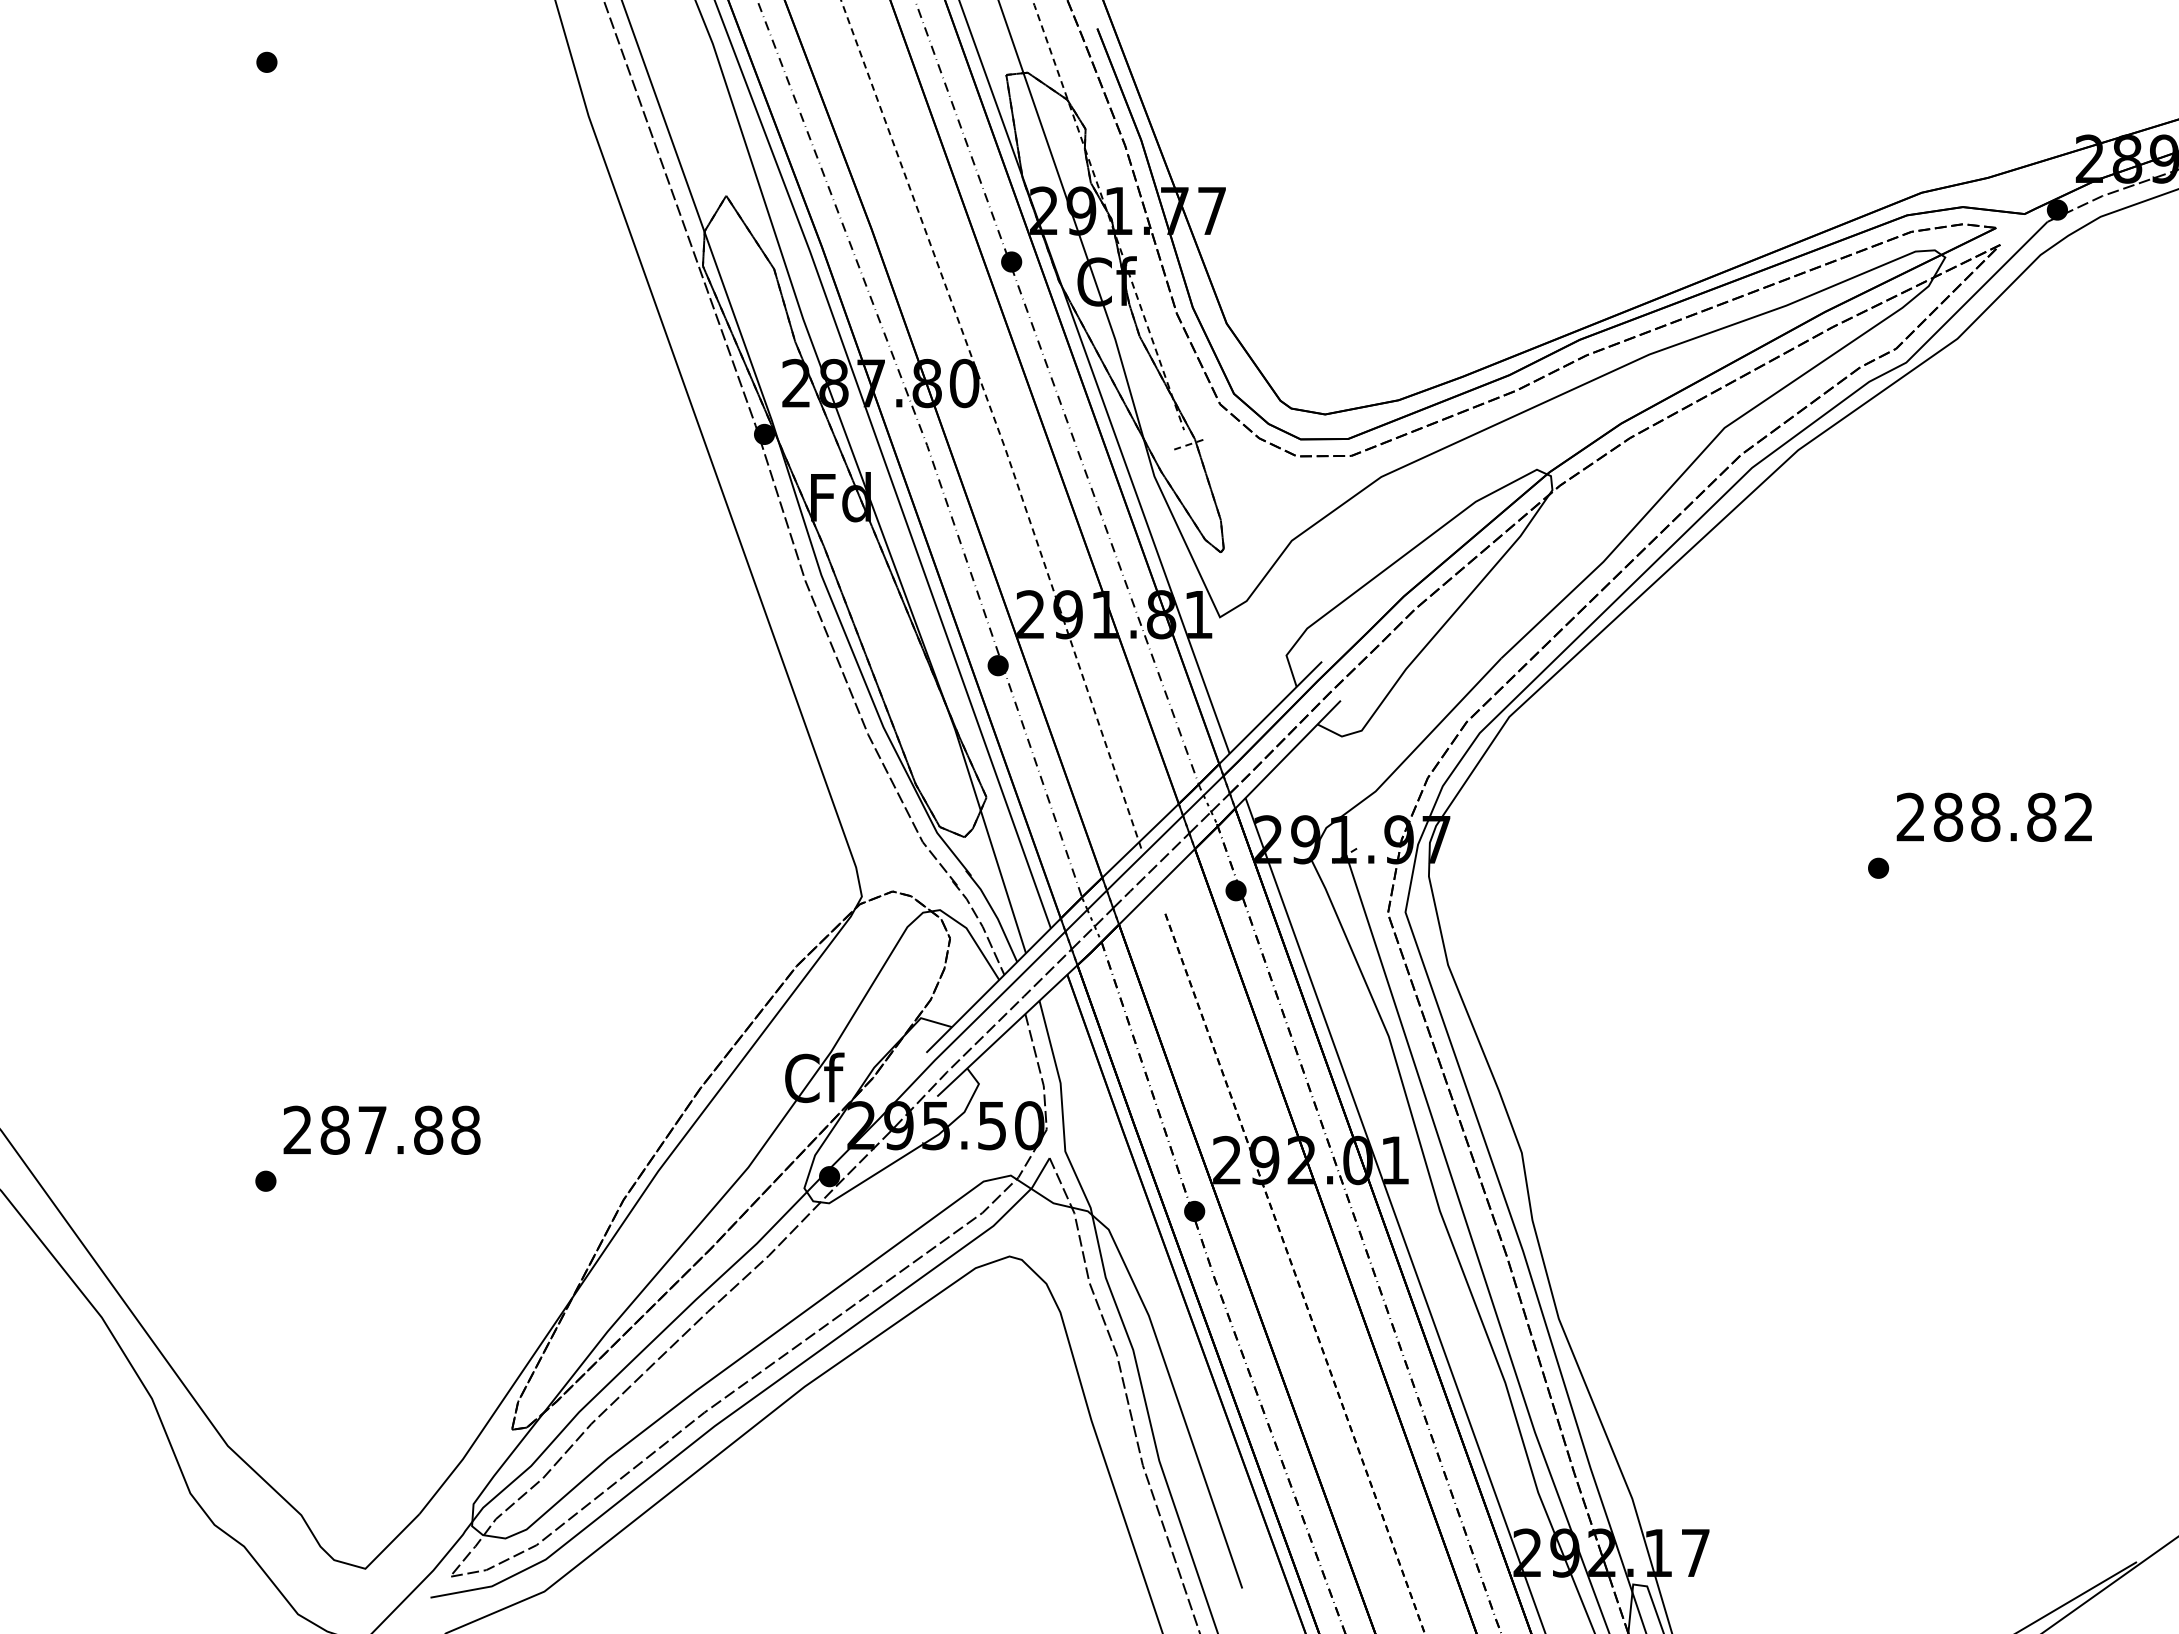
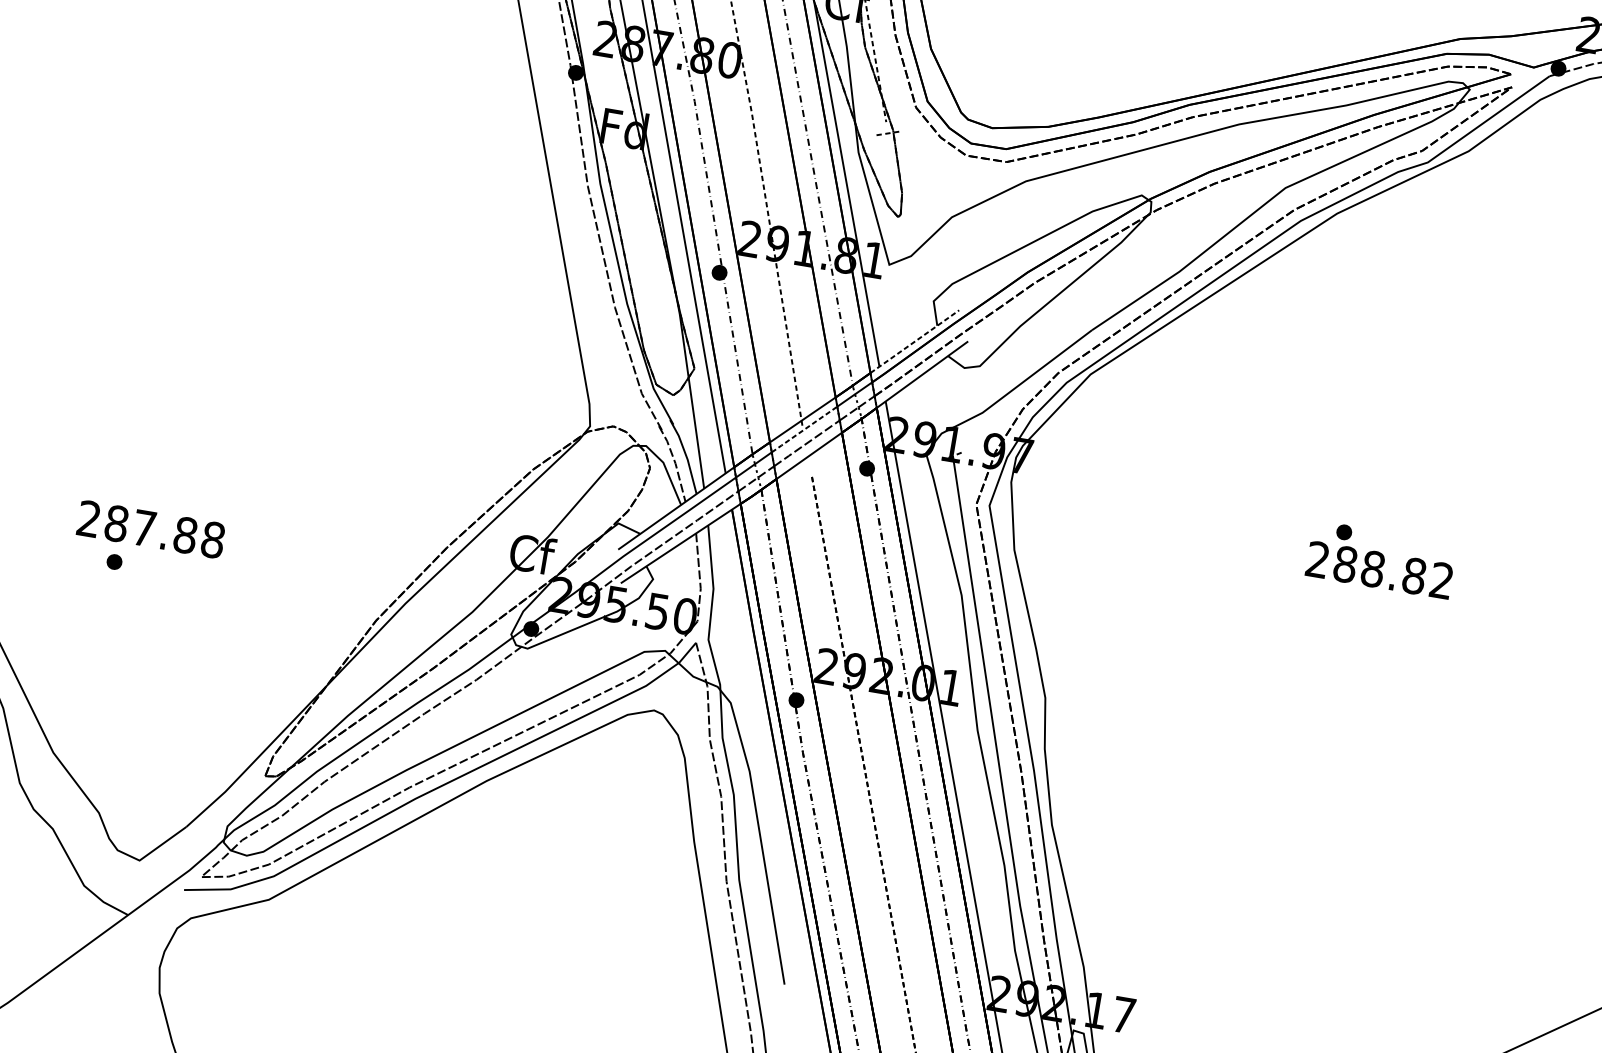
line: (1270, 712) -> (914, 341), solid -> dashed
text: (1993, 816) -> (1378, 569), moved
line: (1144, 853) -> (804, 429), solid -> dashed
text: (381, 1129) -> (150, 528), moved

